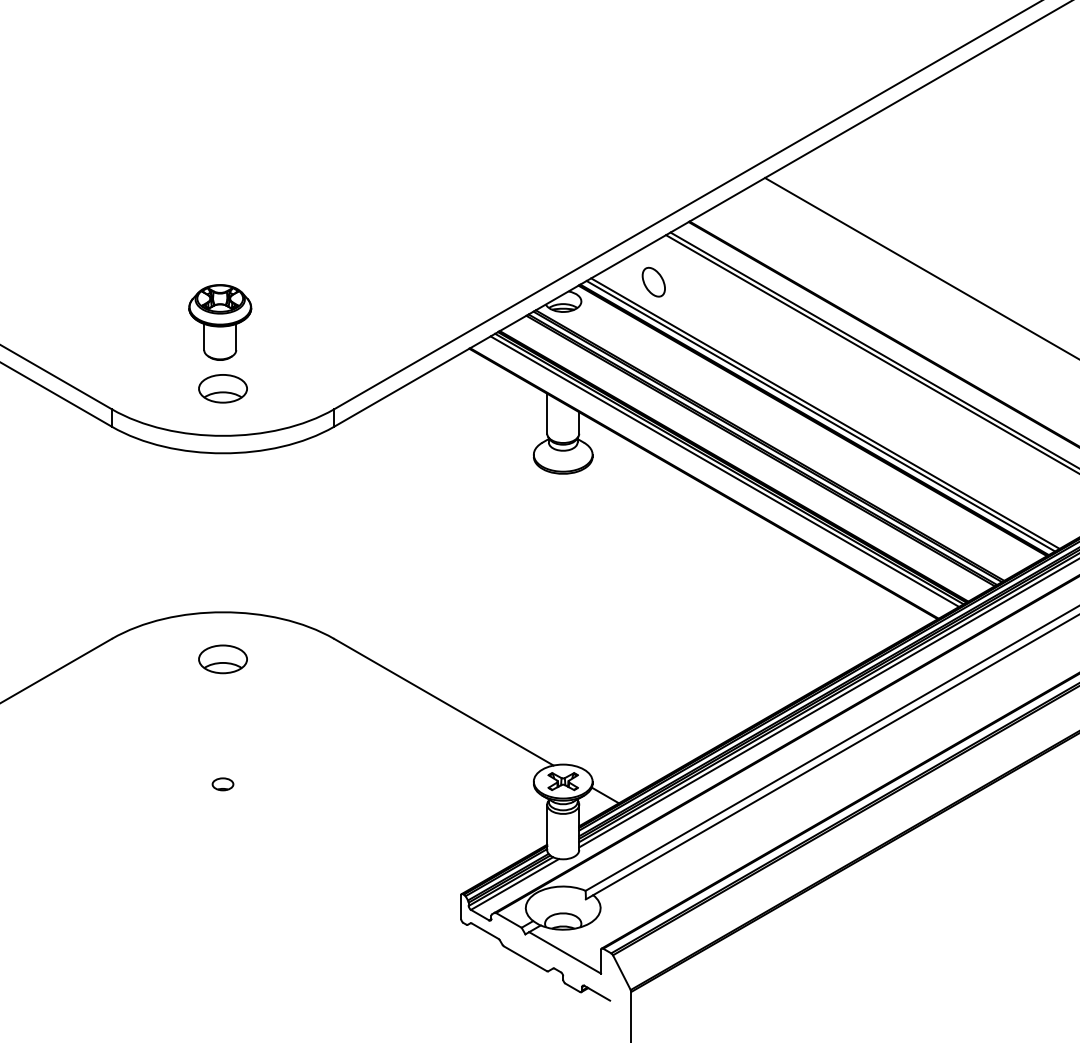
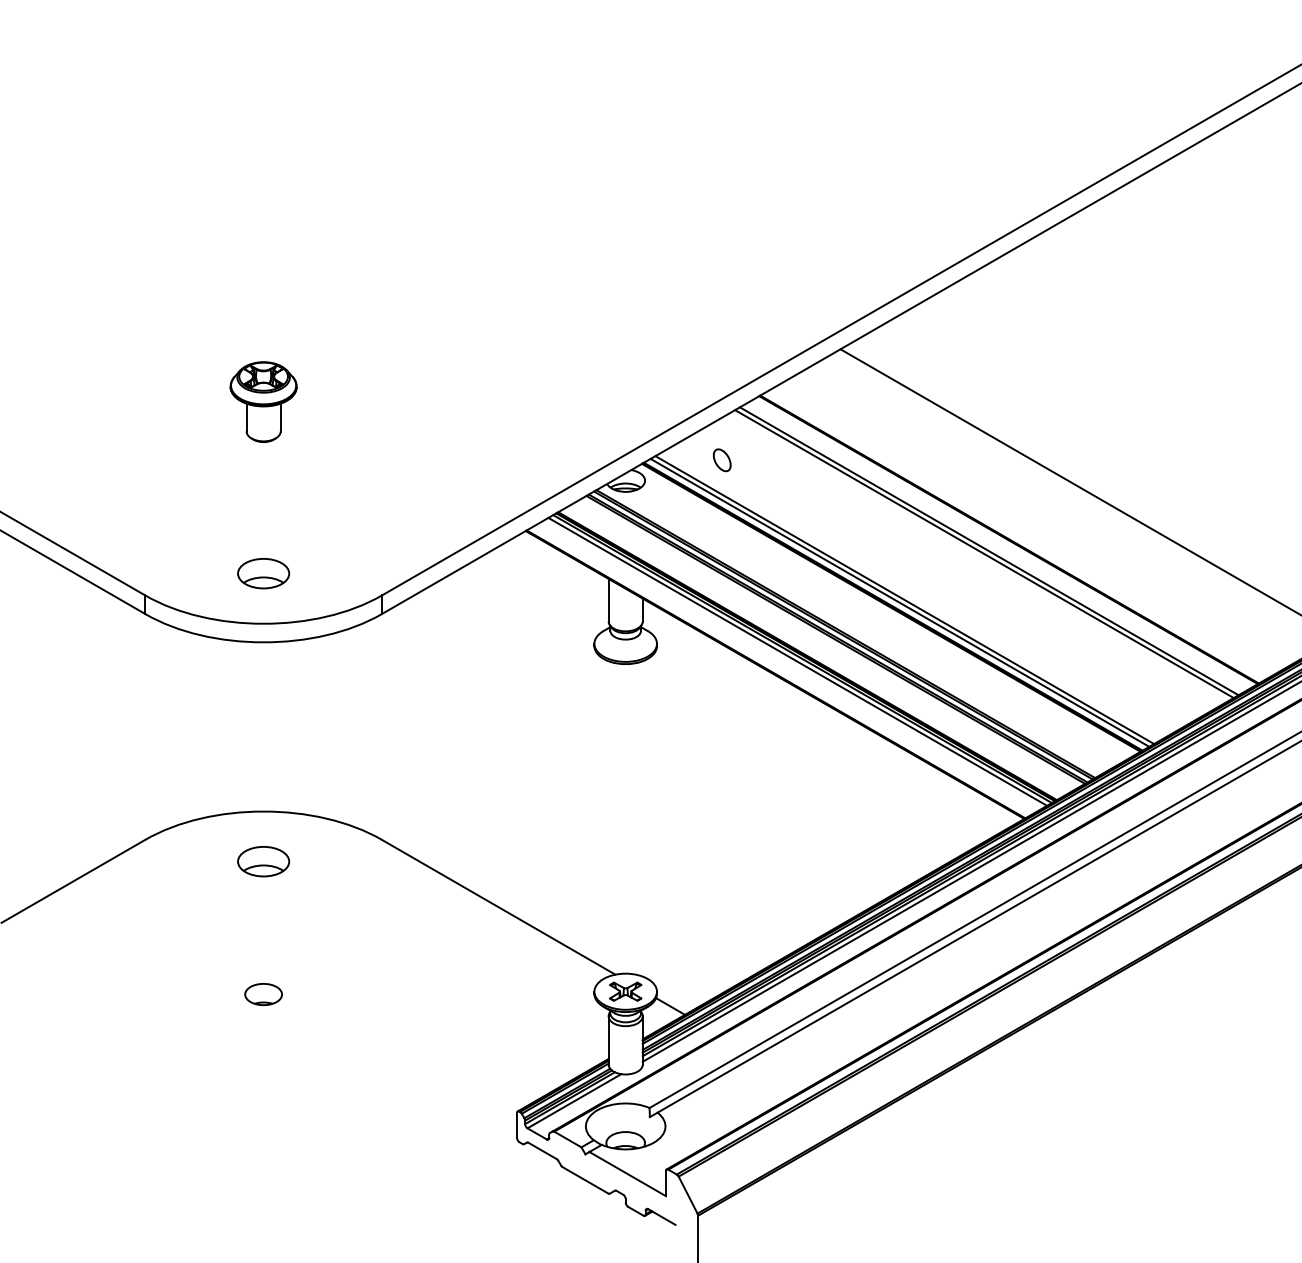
part: (654, 282) -> (722, 460), size x0.71
part: (220, 321) -> (263, 401), moved
part: (222, 784) -> (263, 994), size x1.67

